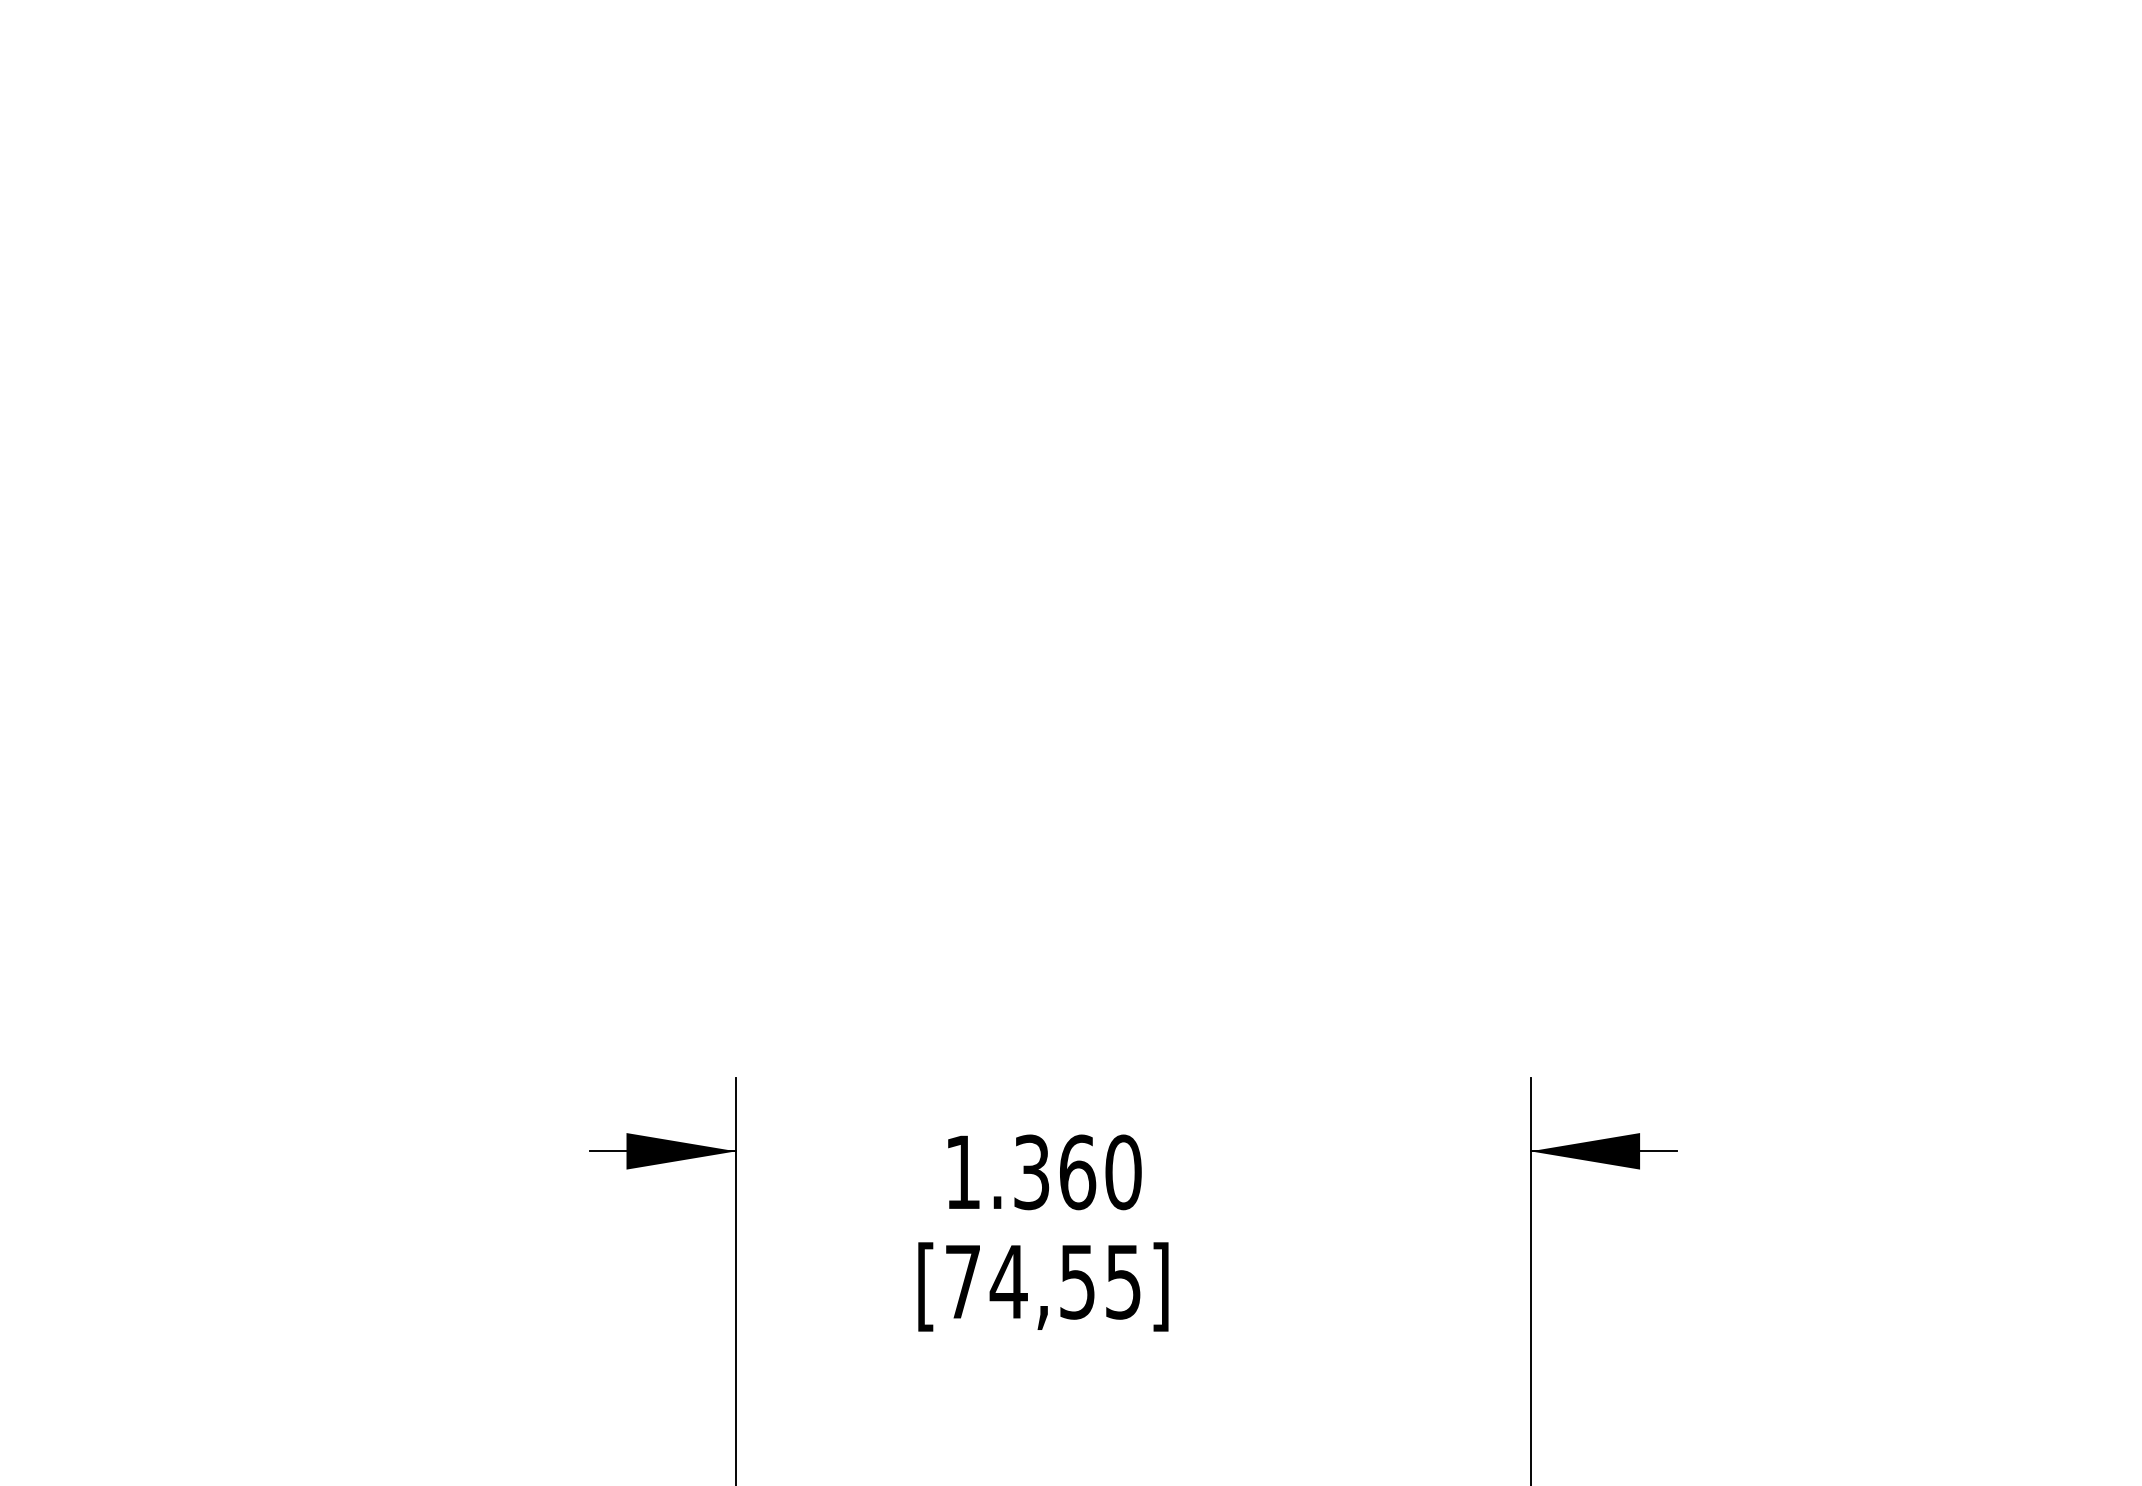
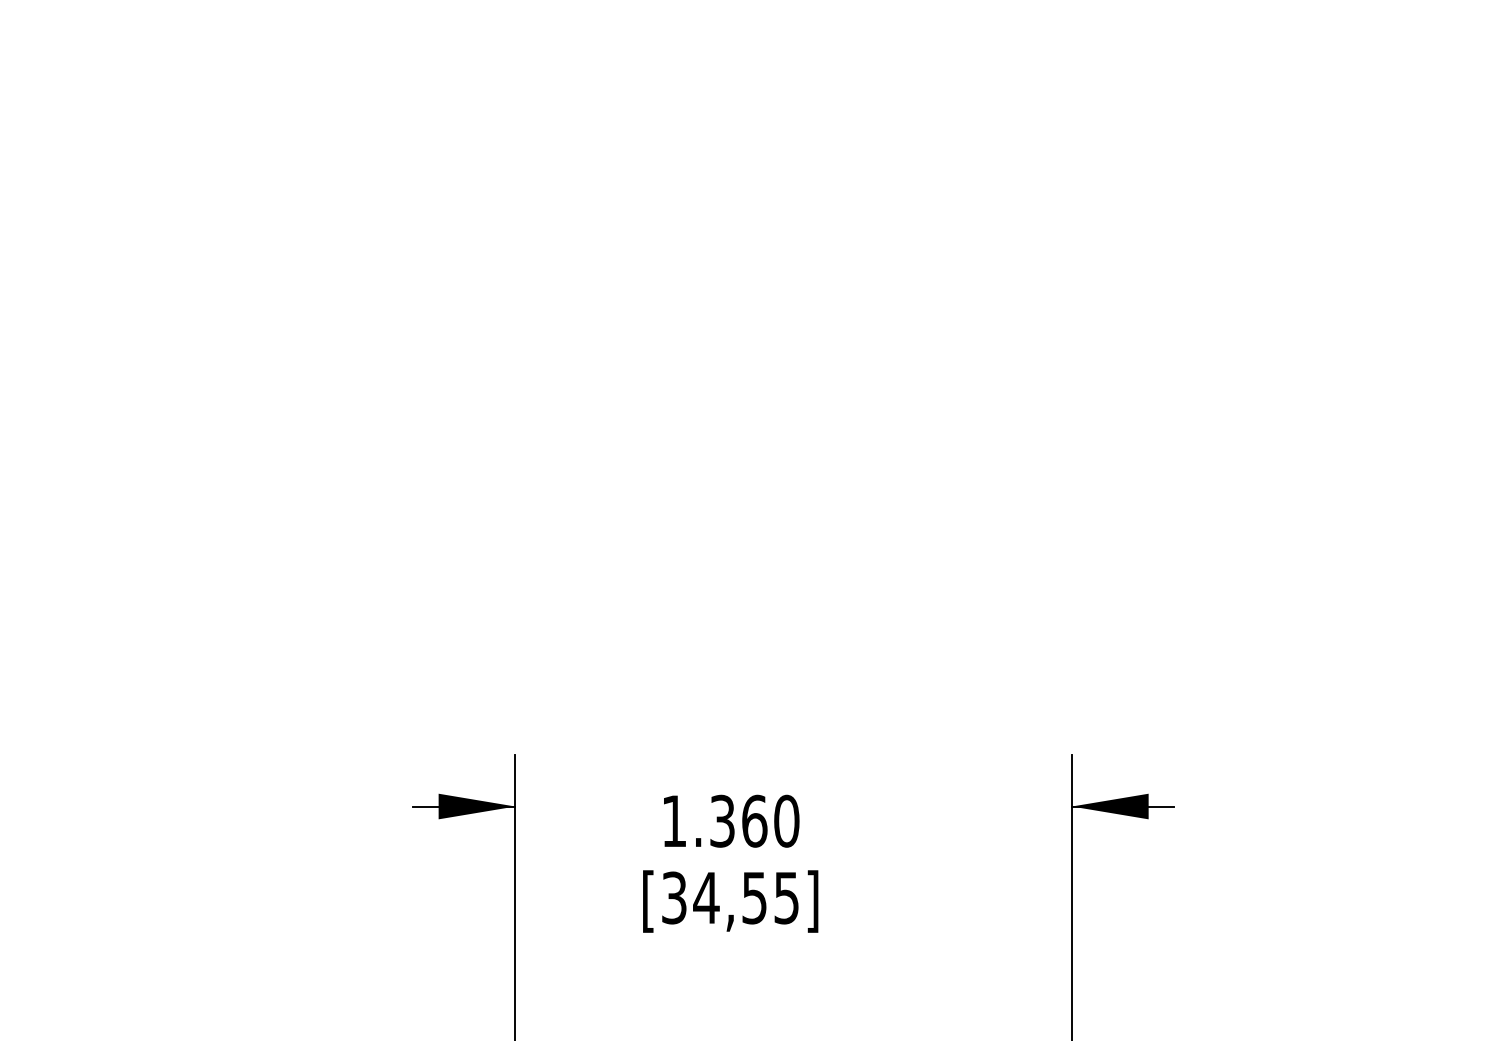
text: (962, 1281) -> (673, 897), [74,55] -> [34,55]

